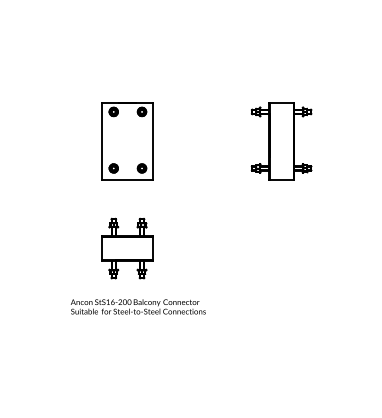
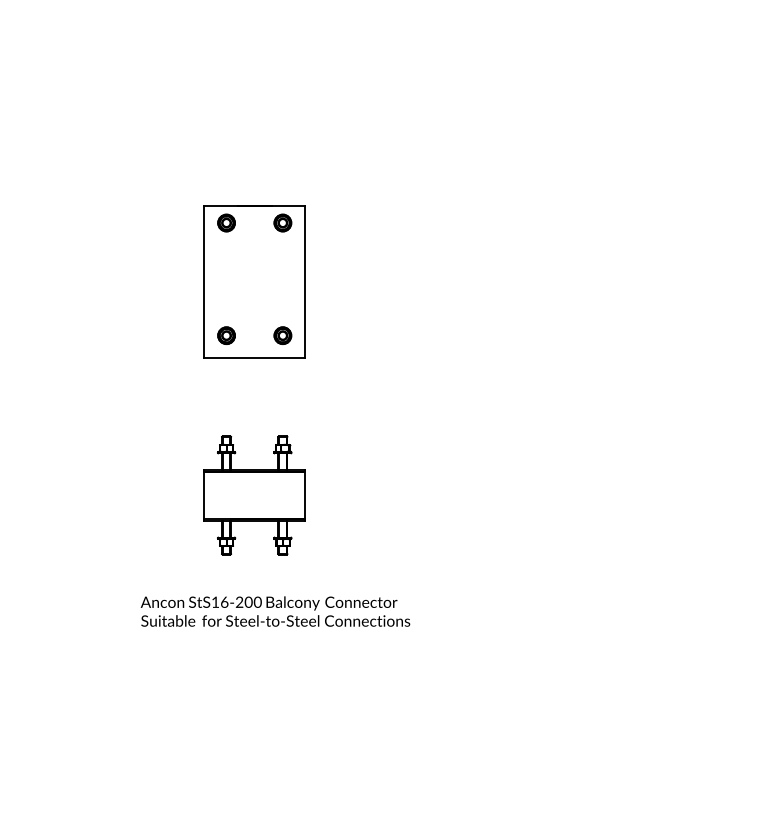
part: (281, 141) -> (560, 281), removed

